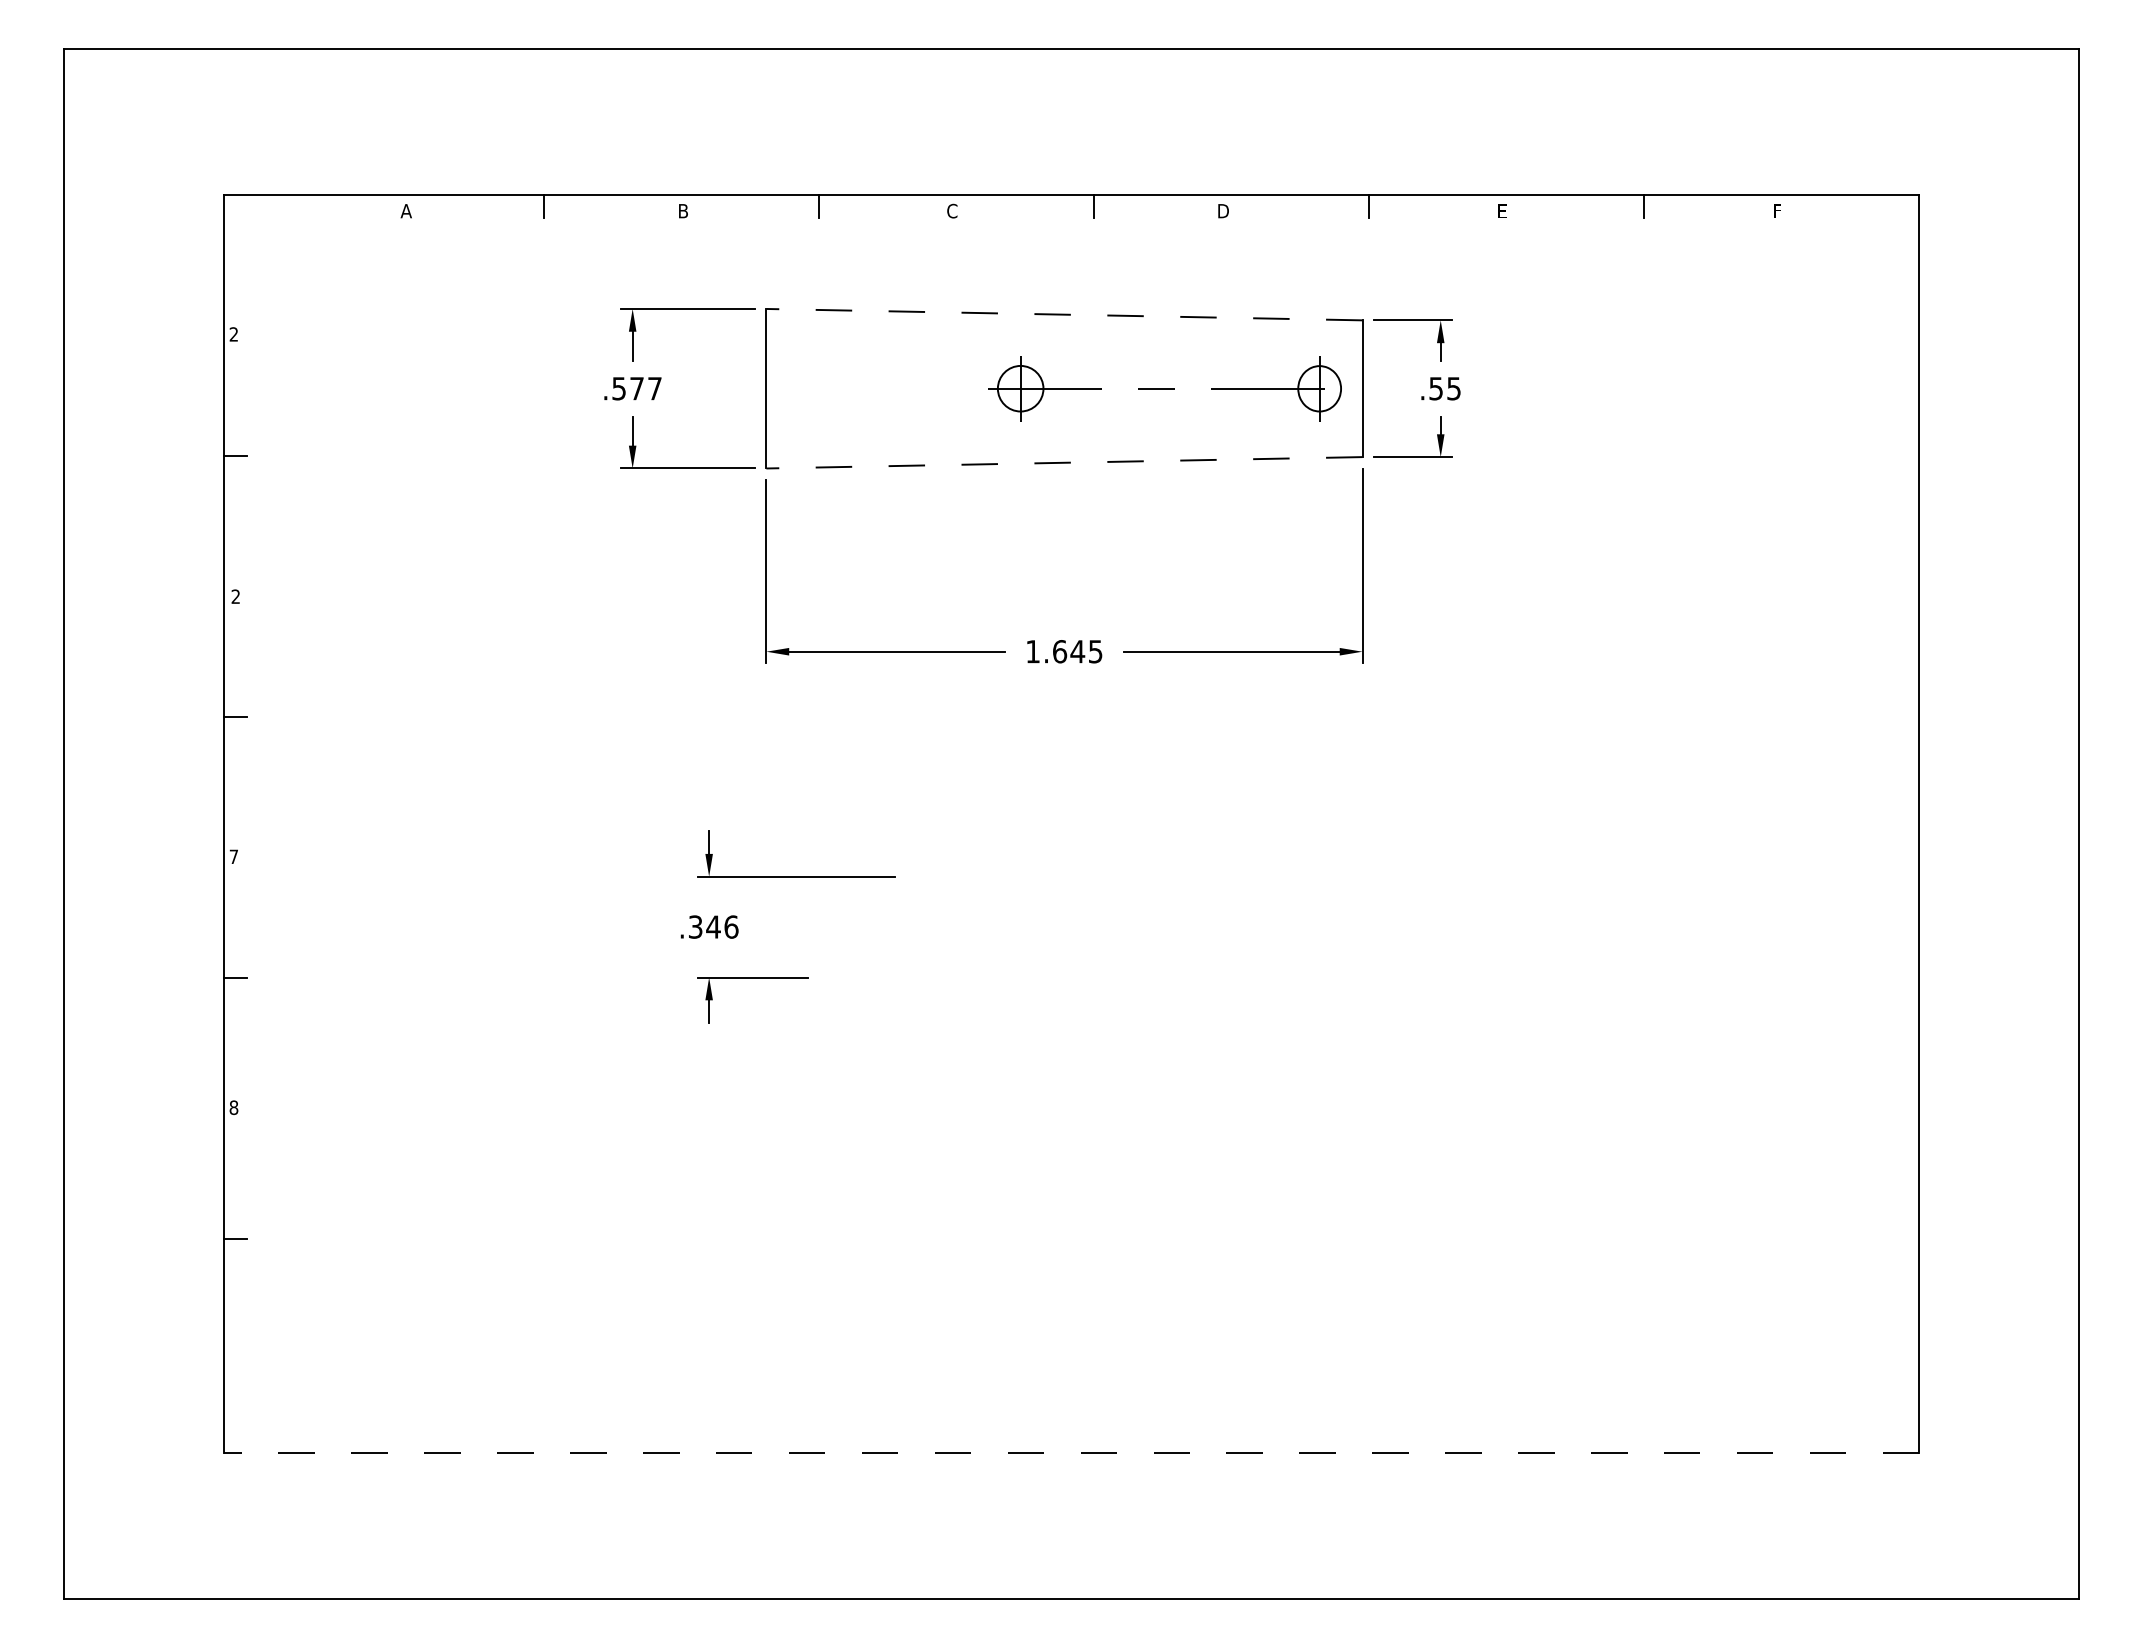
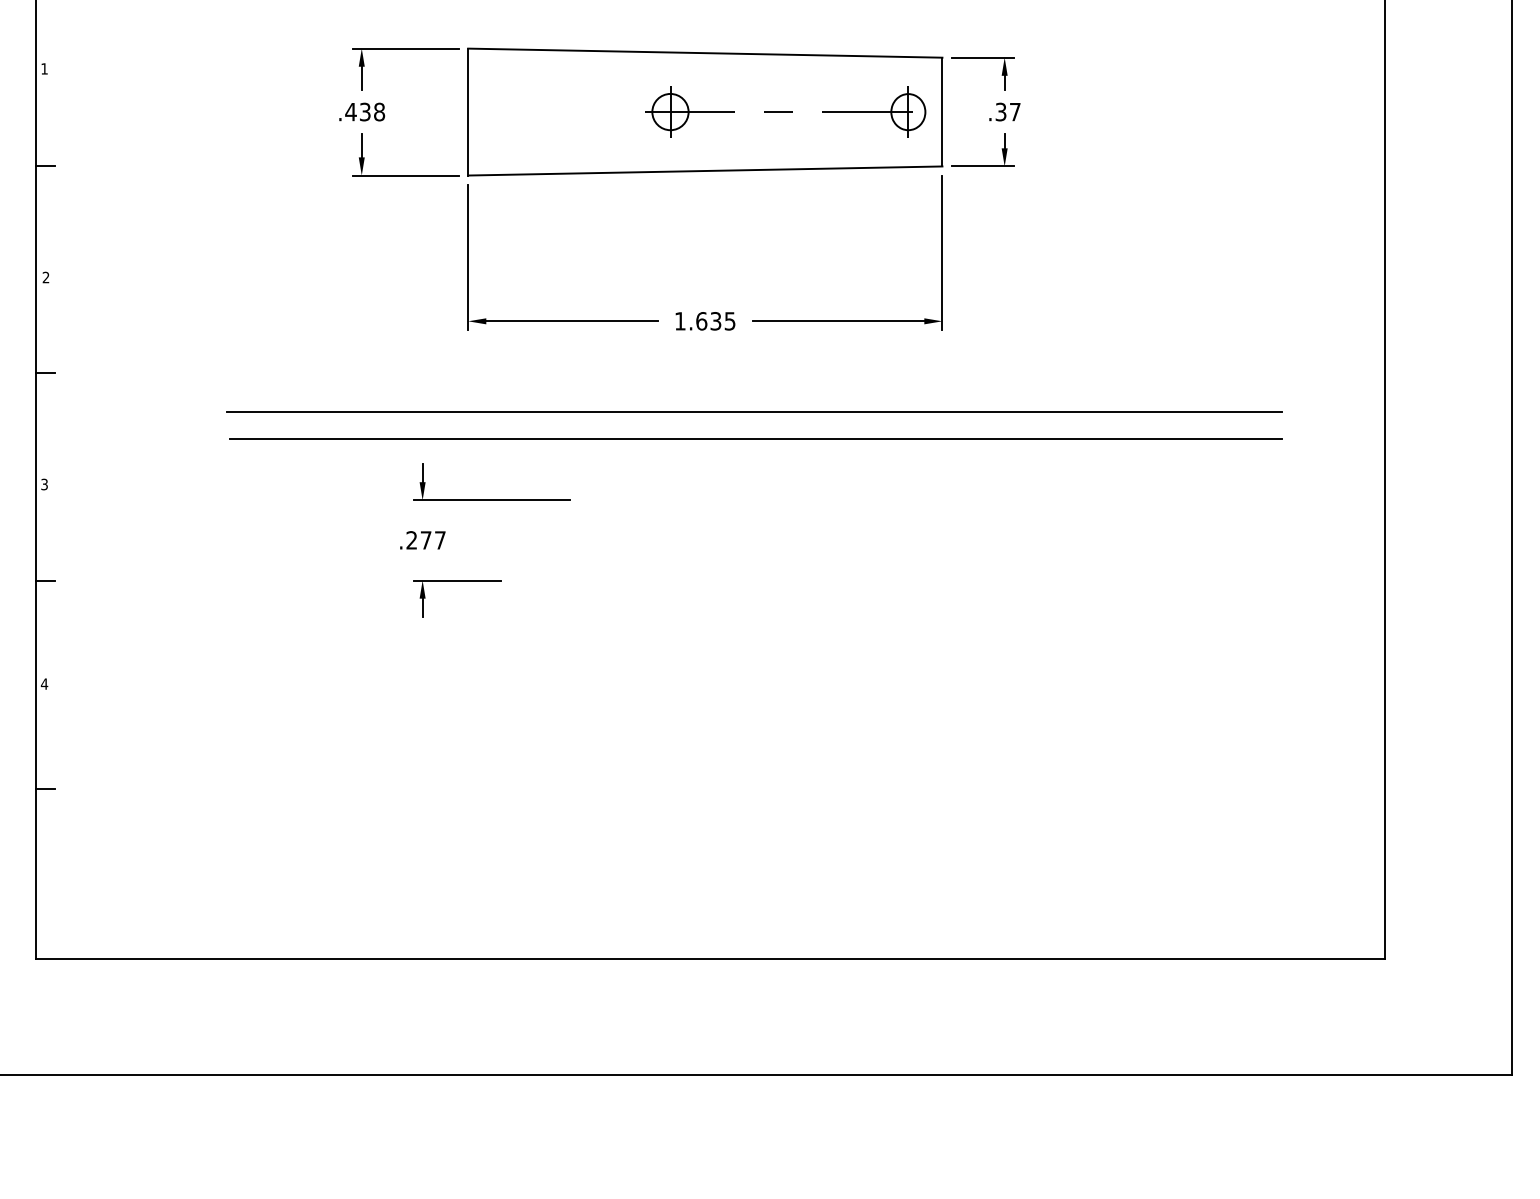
line: (1063, 314) -> (704, 53), dashed -> solid
text: (233, 334) -> (44, 68), 2 -> 1
text: (636, 388) -> (364, 111), .577 -> .438
text: (1445, 388) -> (1008, 111), .55 -> .37
line: (1063, 462) -> (704, 170), dashed -> solid
text: (1077, 651) -> (715, 321), 1.645 -> 1.635
line: (1126, 765) -> (754, 411), added
line: (1127, 799) -> (755, 438), added
text: (233, 856) -> (44, 484), 7 -> 3
text: (713, 926) -> (426, 539), .346 -> .277
text: (233, 1107) -> (44, 683), 8 -> 4
line: (1071, 1452) -> (710, 958), dashed -> solid

